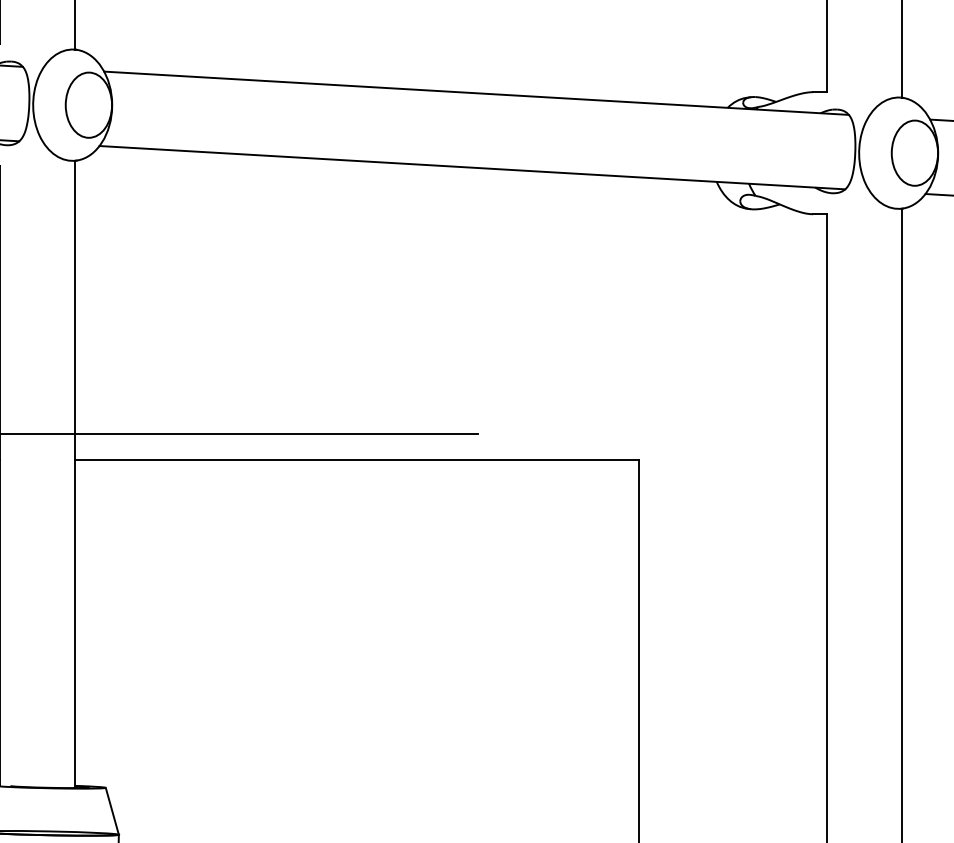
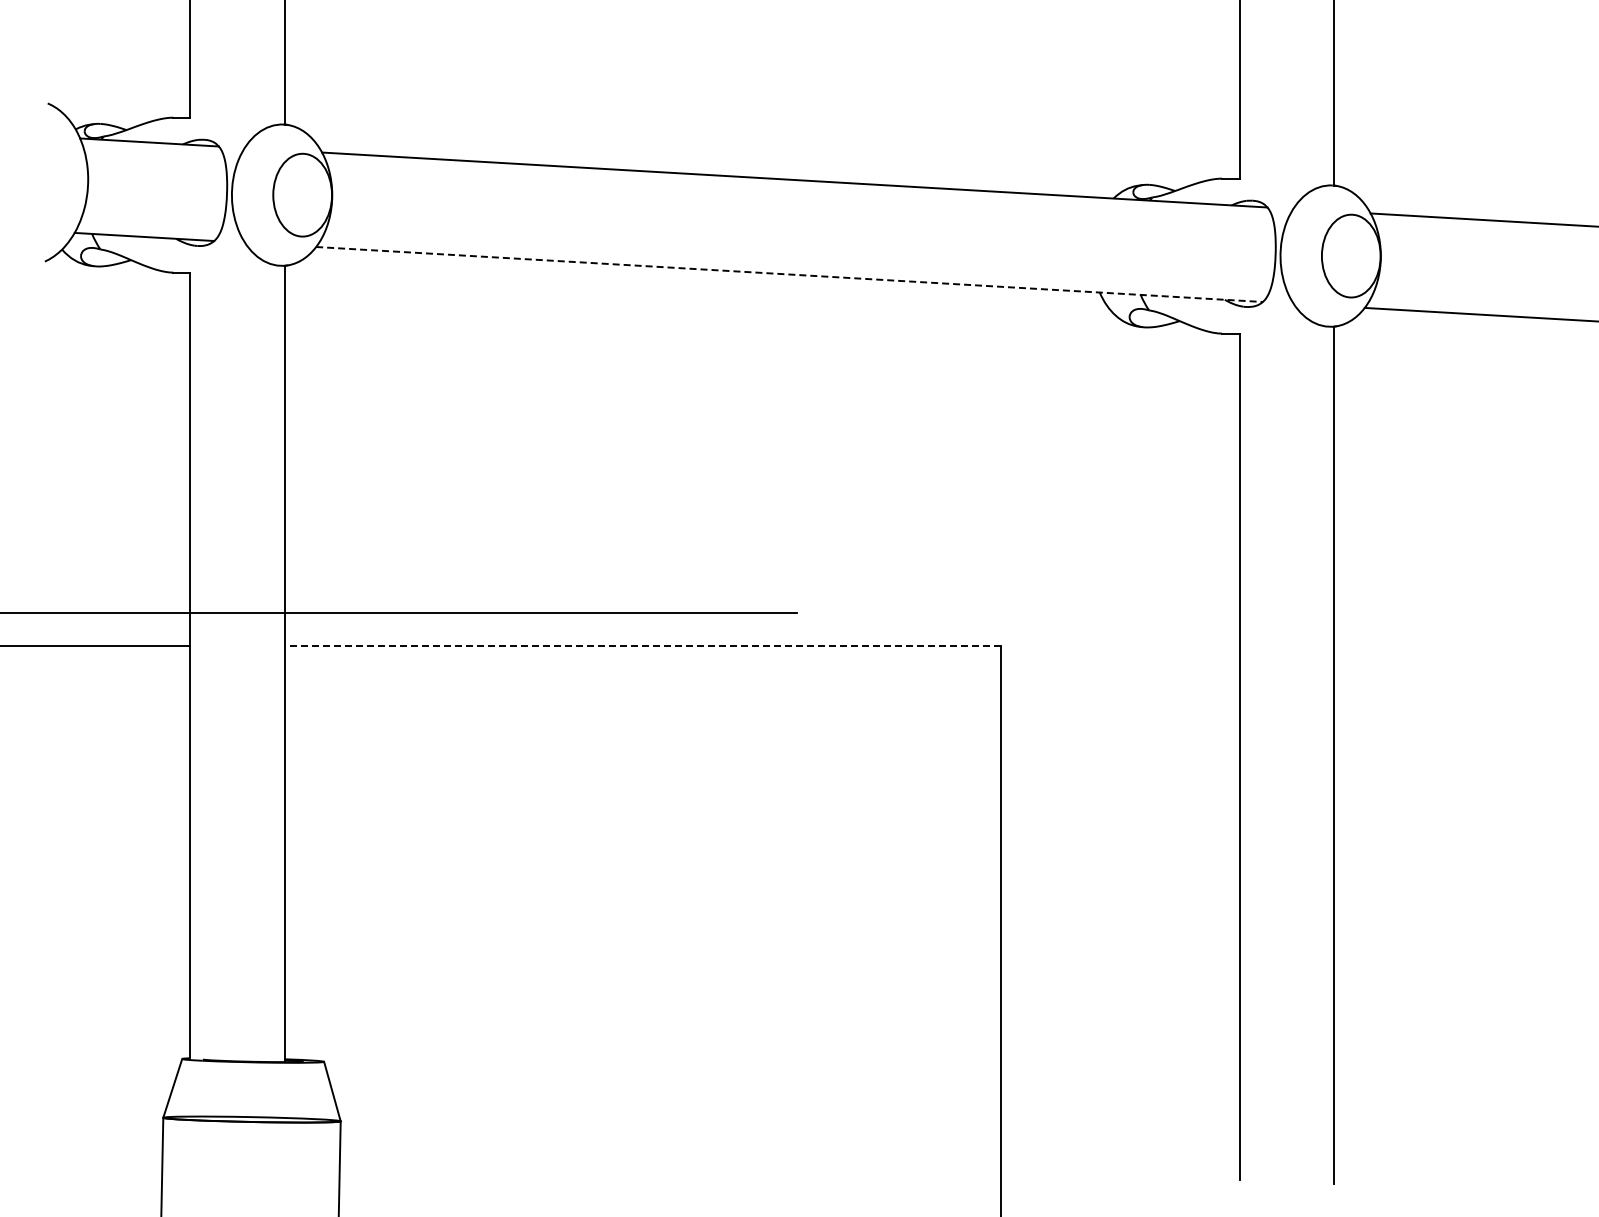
line: (473, 167) -> (790, 274), solid -> dashed
line: (356, 459) -> (642, 645), solid -> dashed

